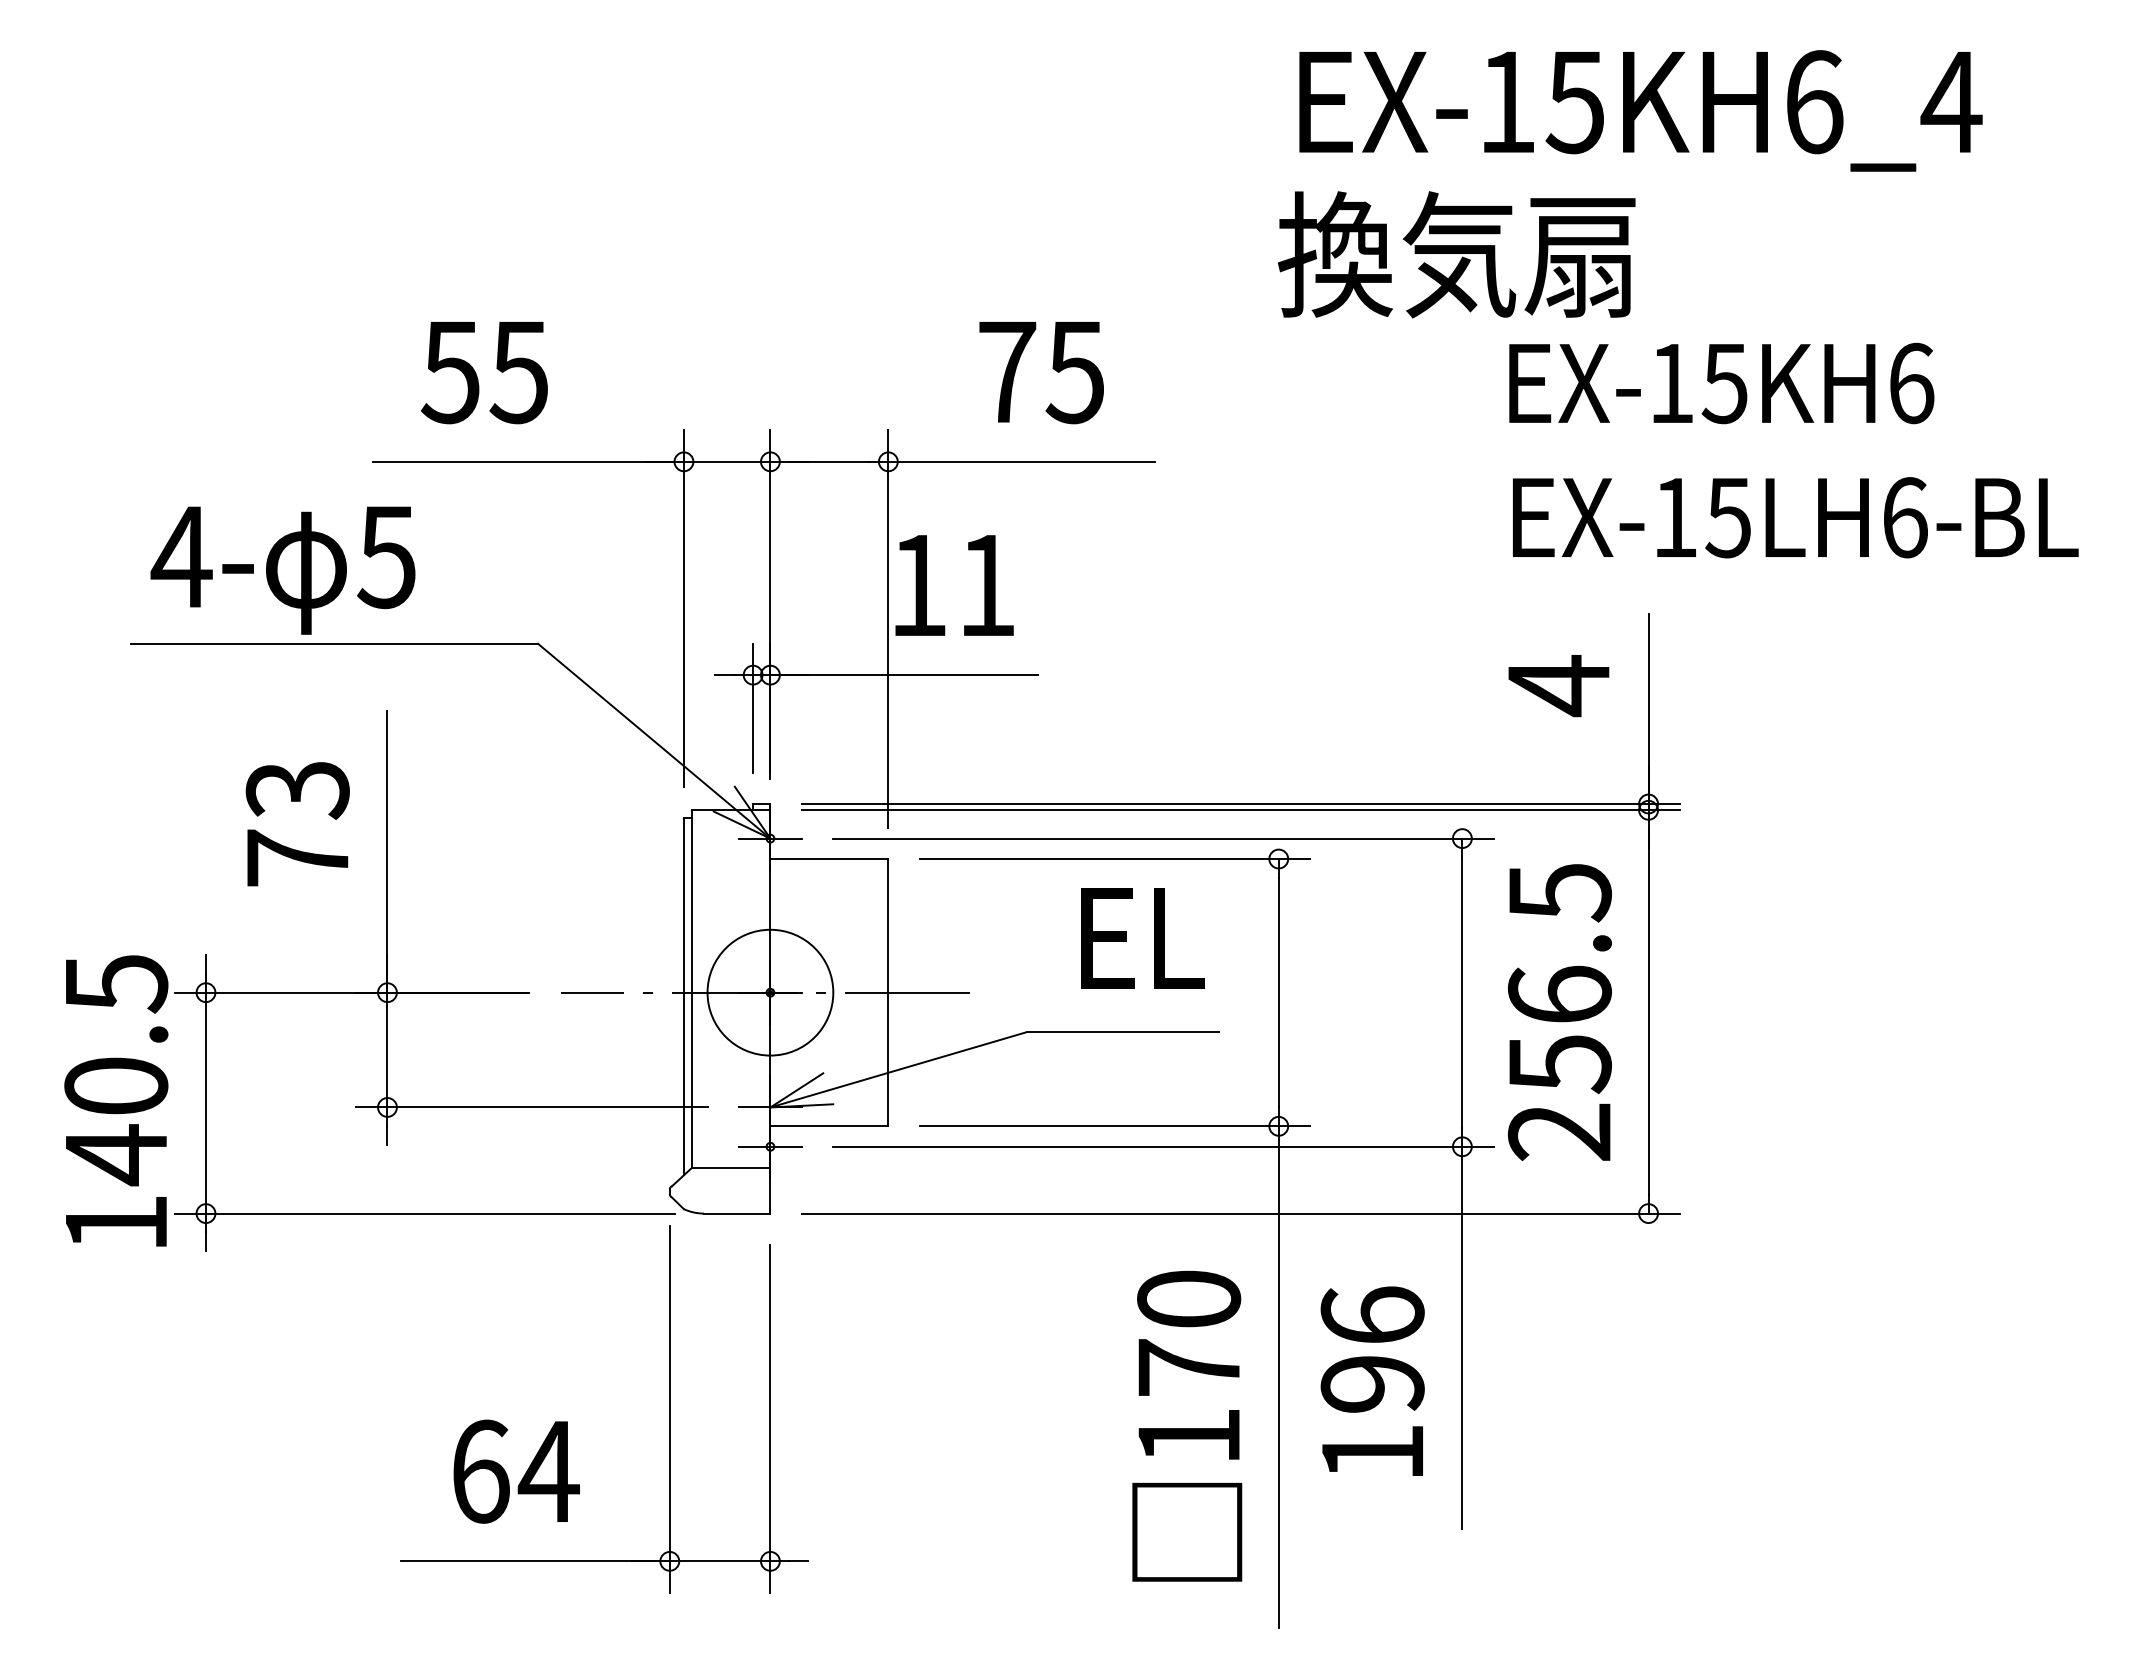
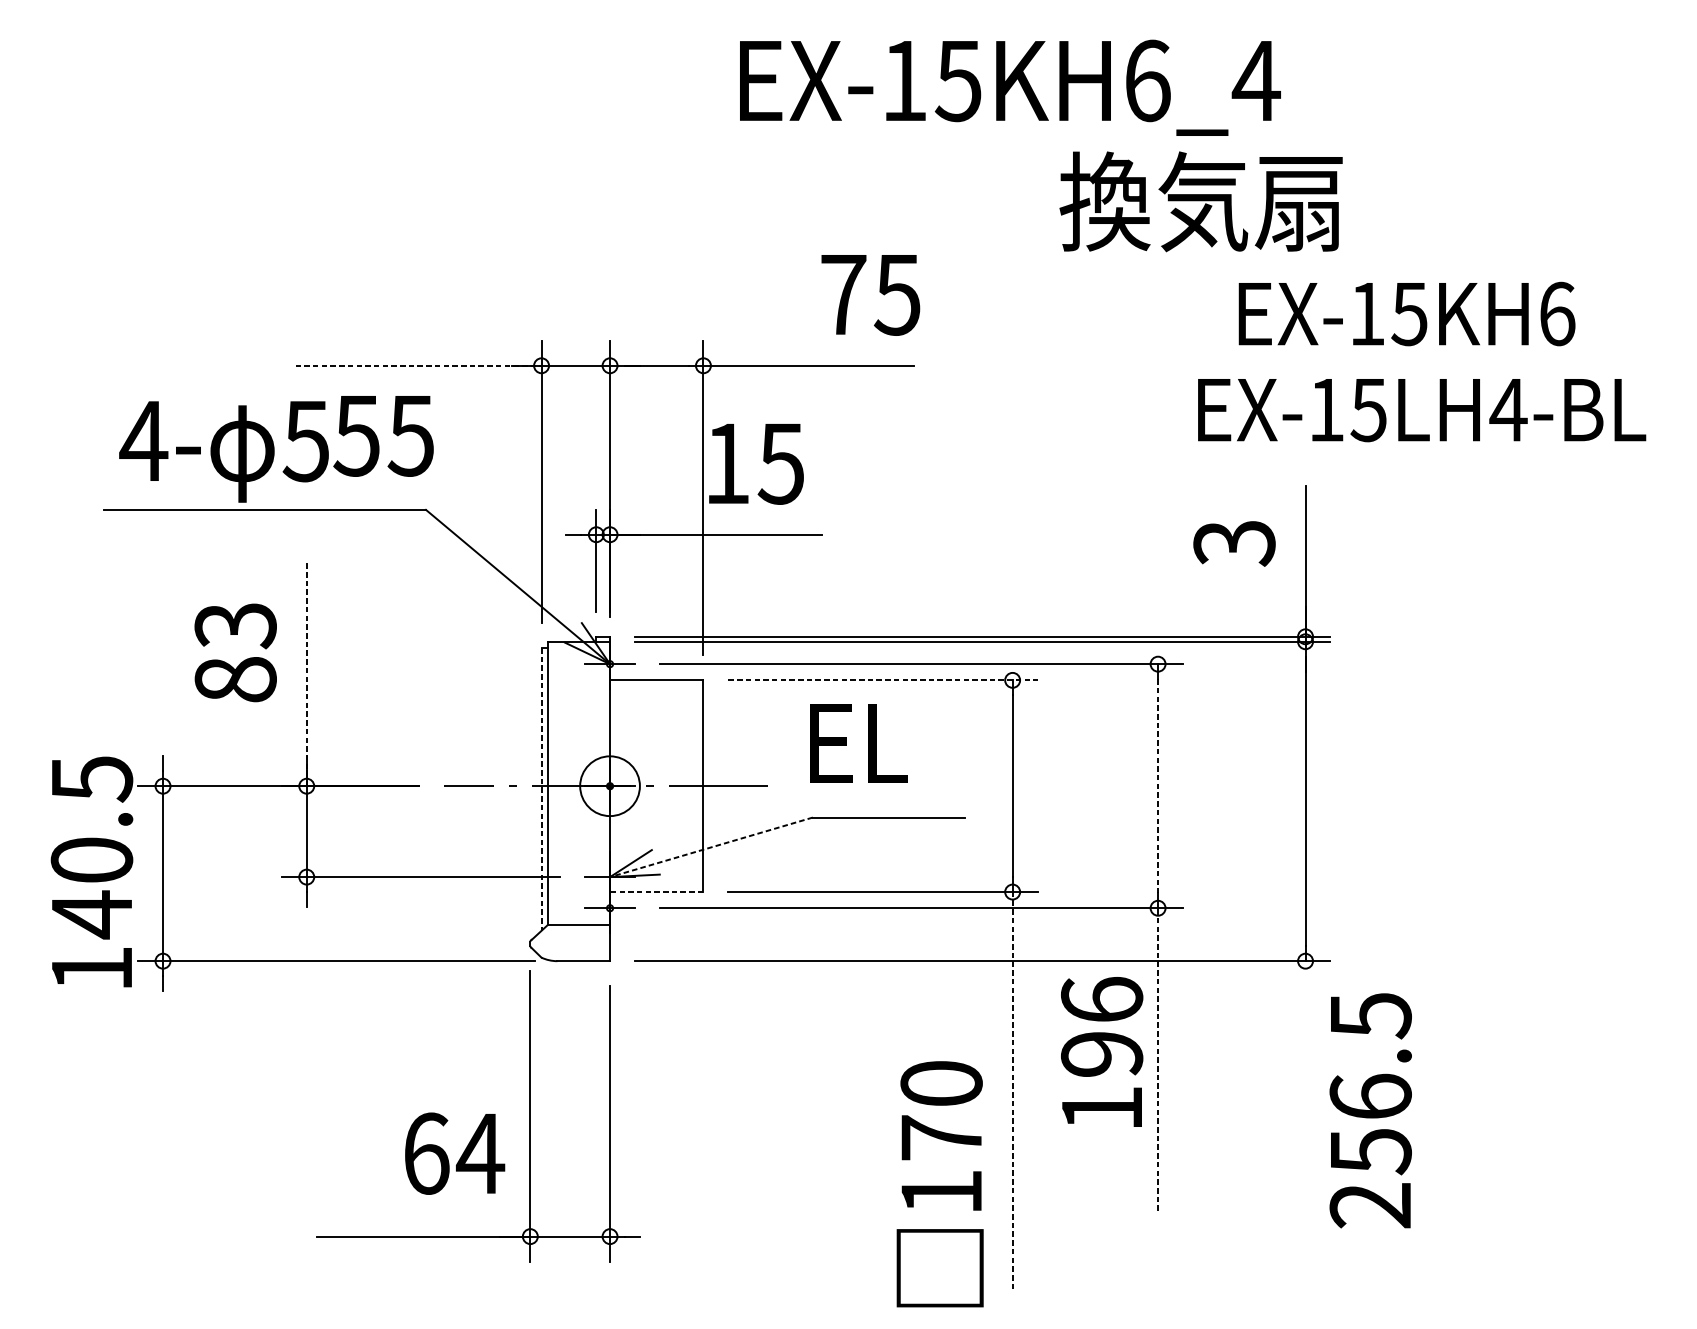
text: (1640, 110) -> (1010, 87), moved
text: (1456, 254) -> (1200, 201), moved
text: (484, 373) -> (383, 436), moved
text: (1041, 373) -> (870, 295), moved
text: (1721, 383) -> (1406, 314), moved
line: (529, 461) -> (419, 365), solid -> dashed
text: (1904, 517) -> (1508, 409), EX-15LH6-BL -> EX-15LH4-BL
text: (985, 586) -> (780, 464), 11 -> 15
text: (1558, 686) -> (1234, 543), 4 -> 3
line: (387, 851) -> (306, 674), solid -> dashed
text: (297, 857) -> (235, 679), 73 -> 83
line: (1115, 859) -> (883, 680), solid -> dashed
text: (1142, 938) -> (858, 743), moved
circle: (770, 992) -> (610, 786), size x0.6
line: (1462, 993) -> (1158, 786), solid -> dashed
line: (683, 996) -> (541, 789), solid -> dashed
text: (1559, 1012) -> (1370, 1110), moved
line: (898, 1069) -> (711, 847), solid -> dashed
line: (829, 1126) -> (656, 892), solid -> dashed
line: (1462, 1337) -> (1158, 1059), solid -> dashed
line: (1278, 1377) -> (1012, 1090), solid -> dashed
text: (1372, 1380) -> (1101, 1051), moved
text: (1187, 1425) -> (940, 1183), moved
text: (516, 1471) -> (454, 1153), moved

